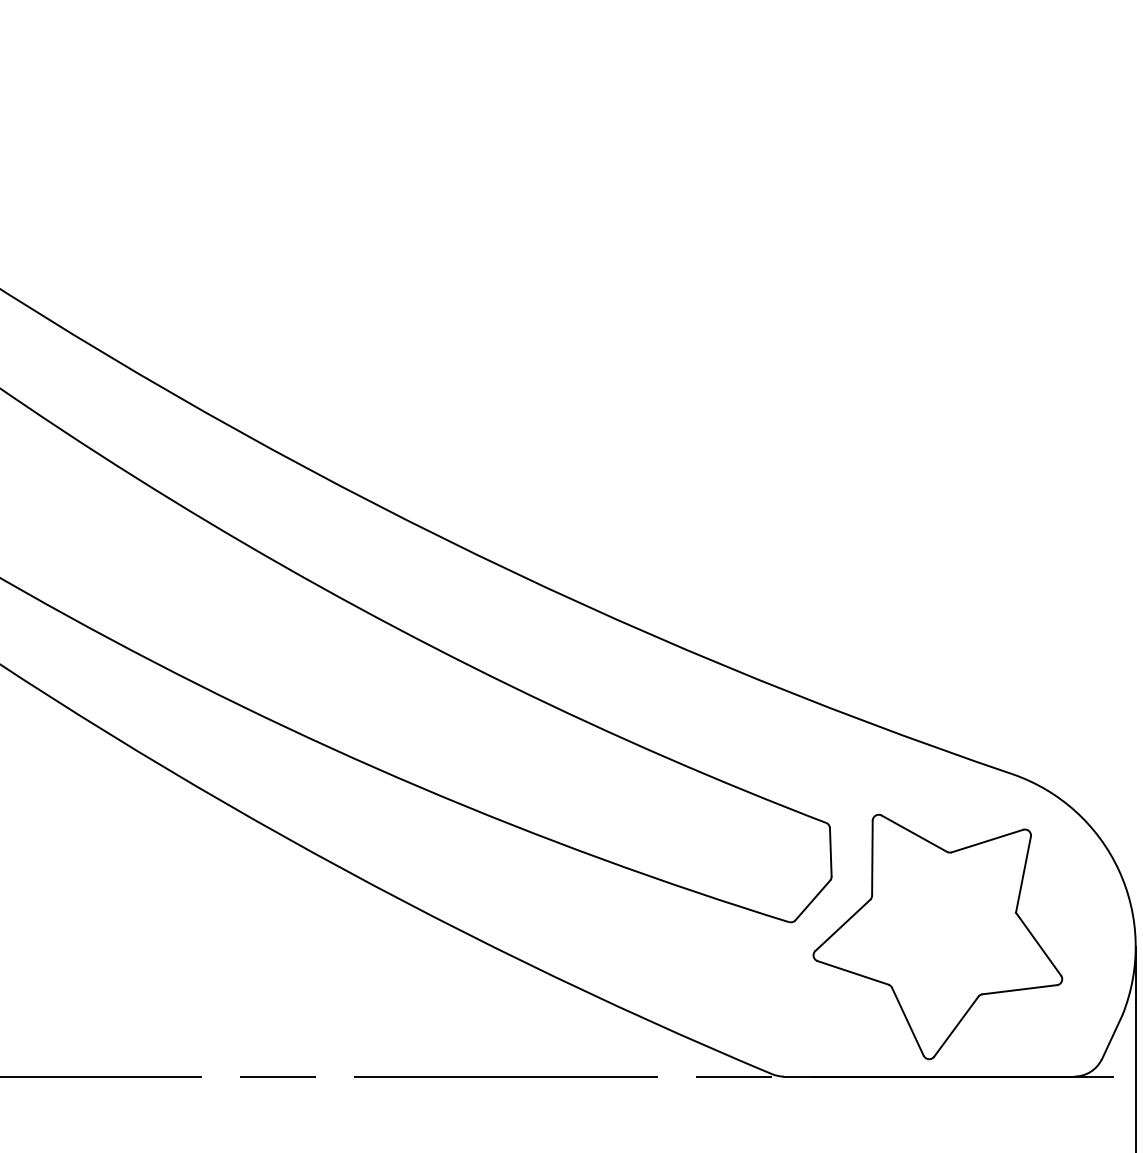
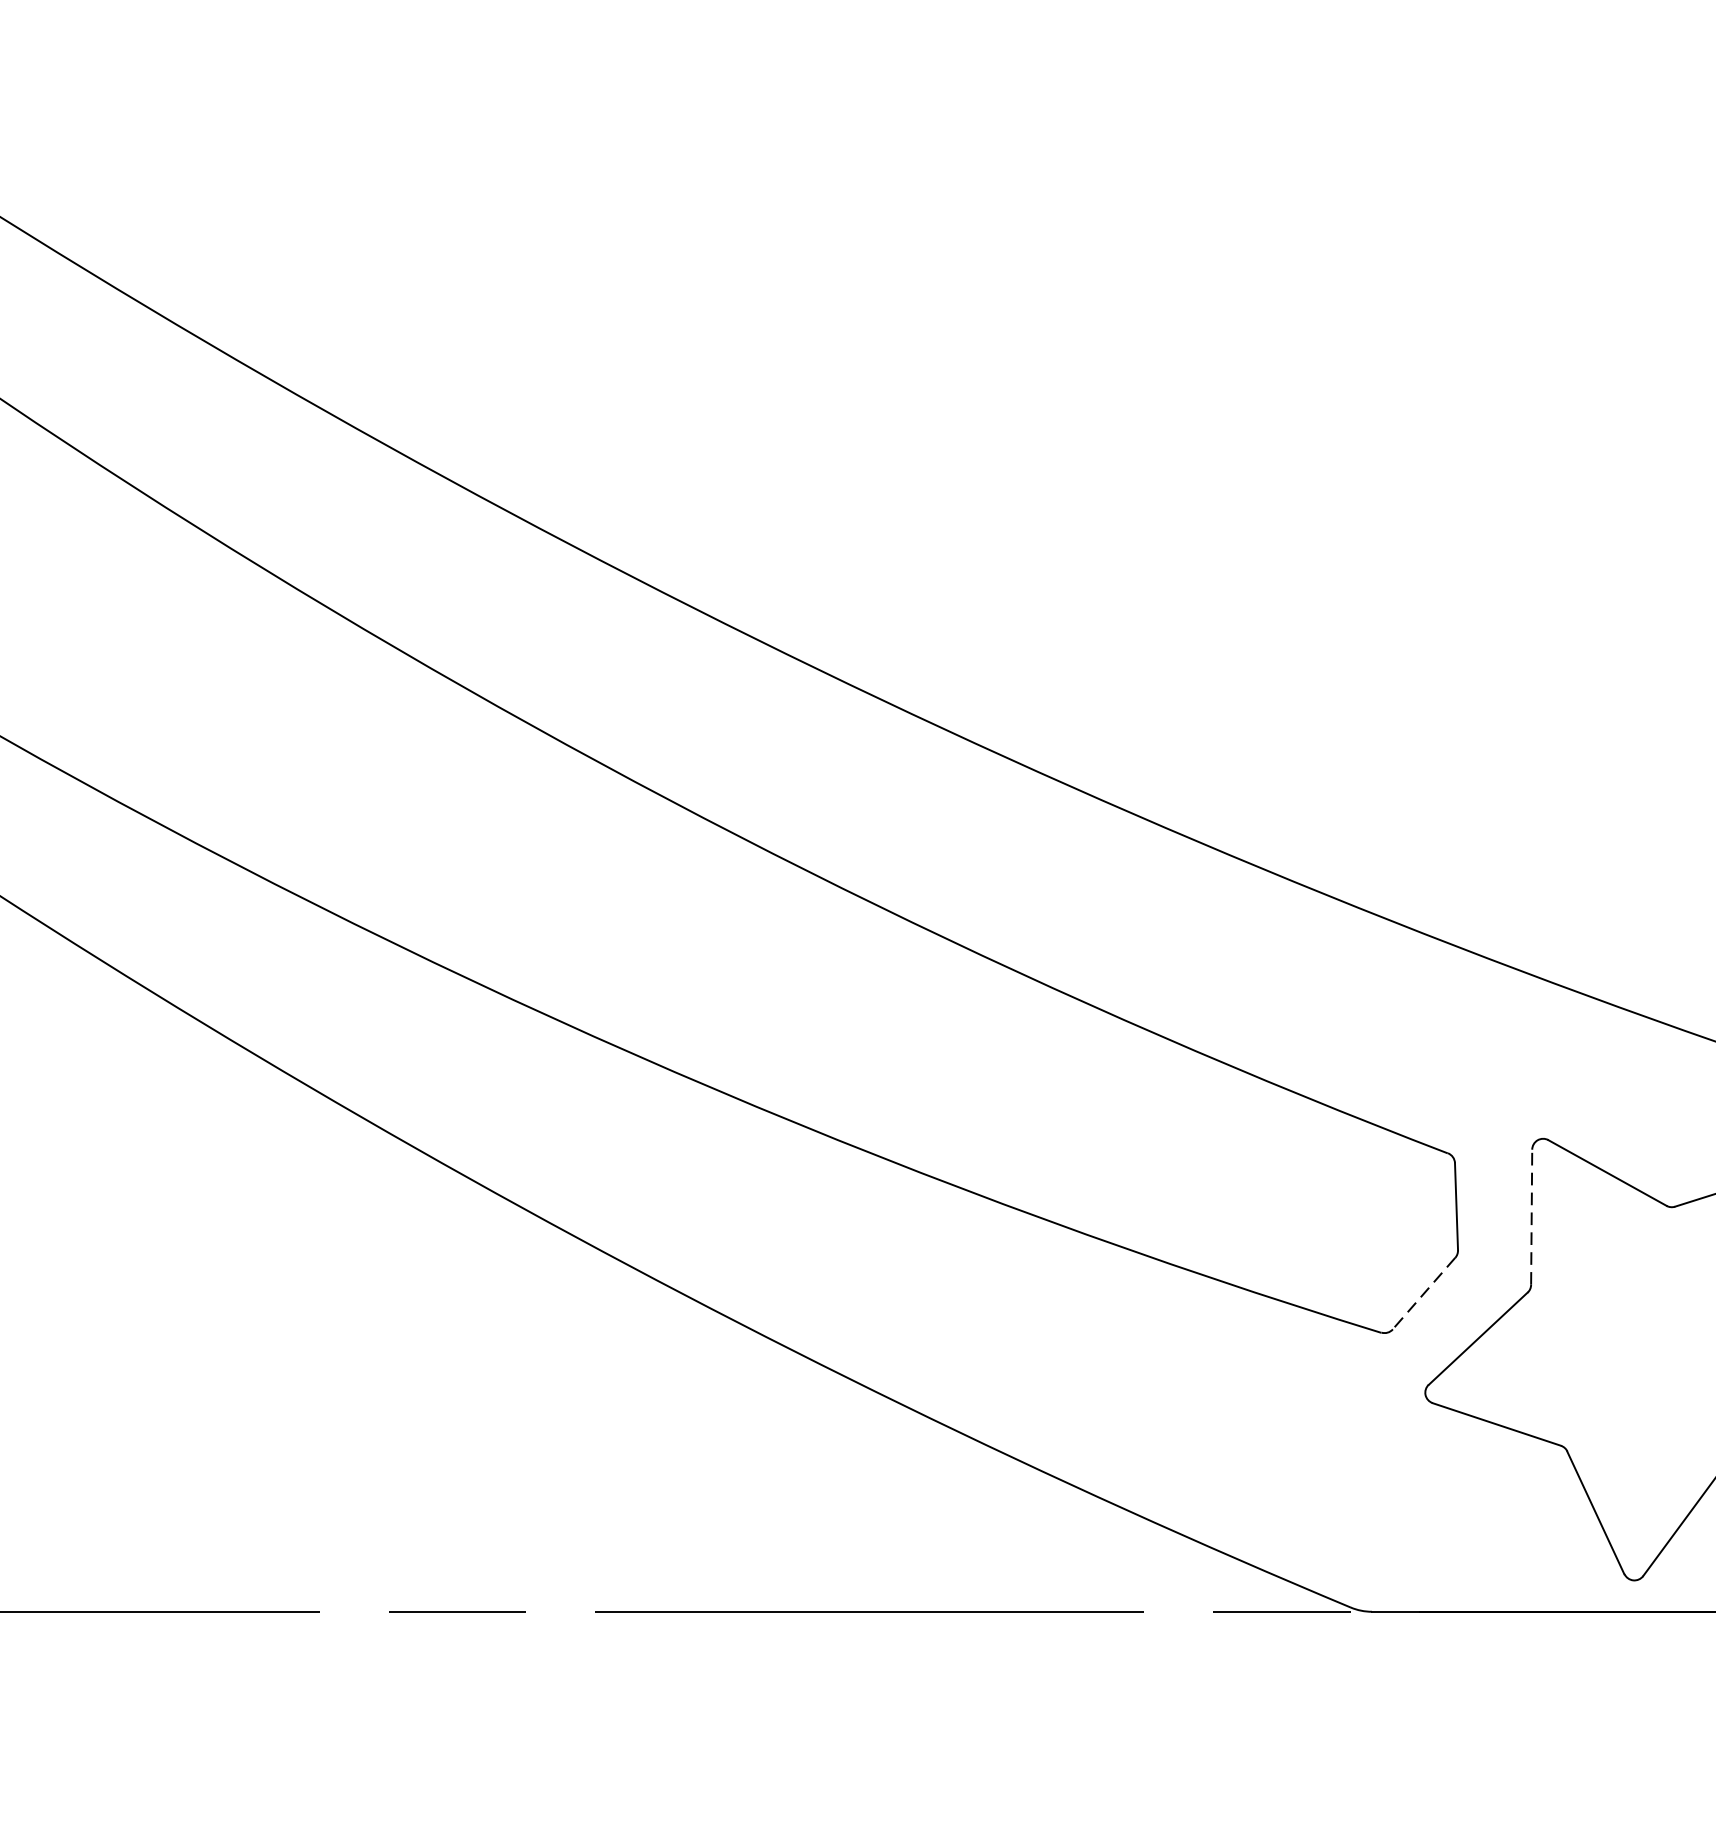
line: (872, 857) -> (1531, 1215), solid -> dashed
line: (812, 900) -> (1423, 1293), solid -> dashed

